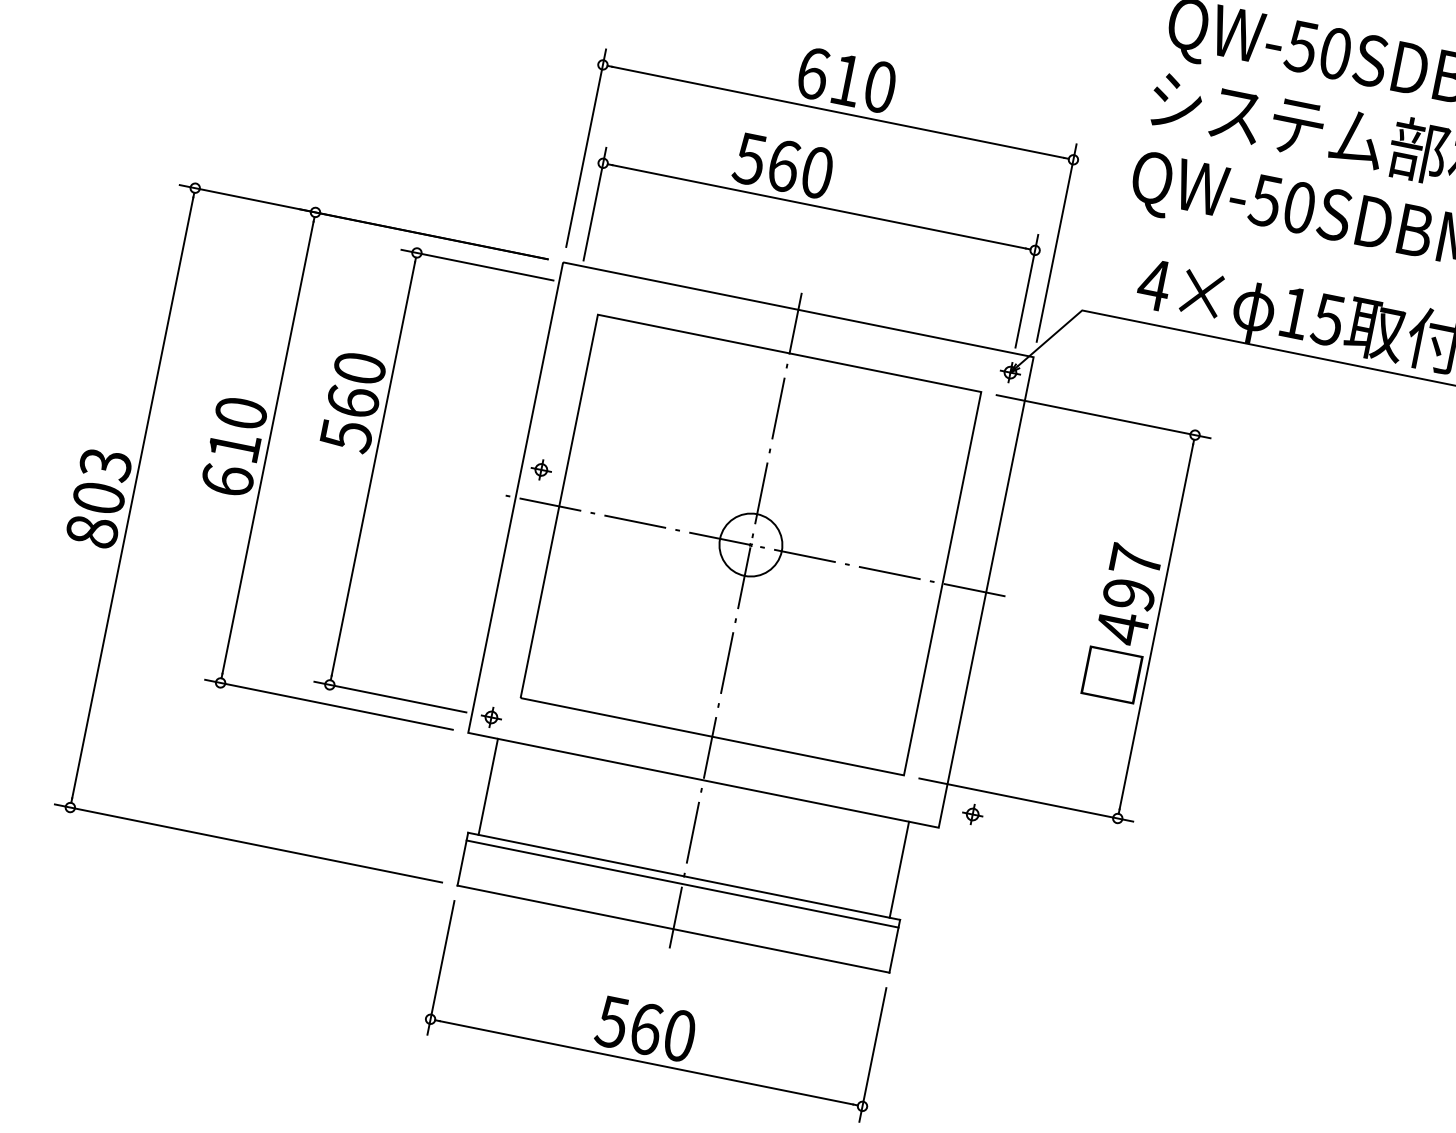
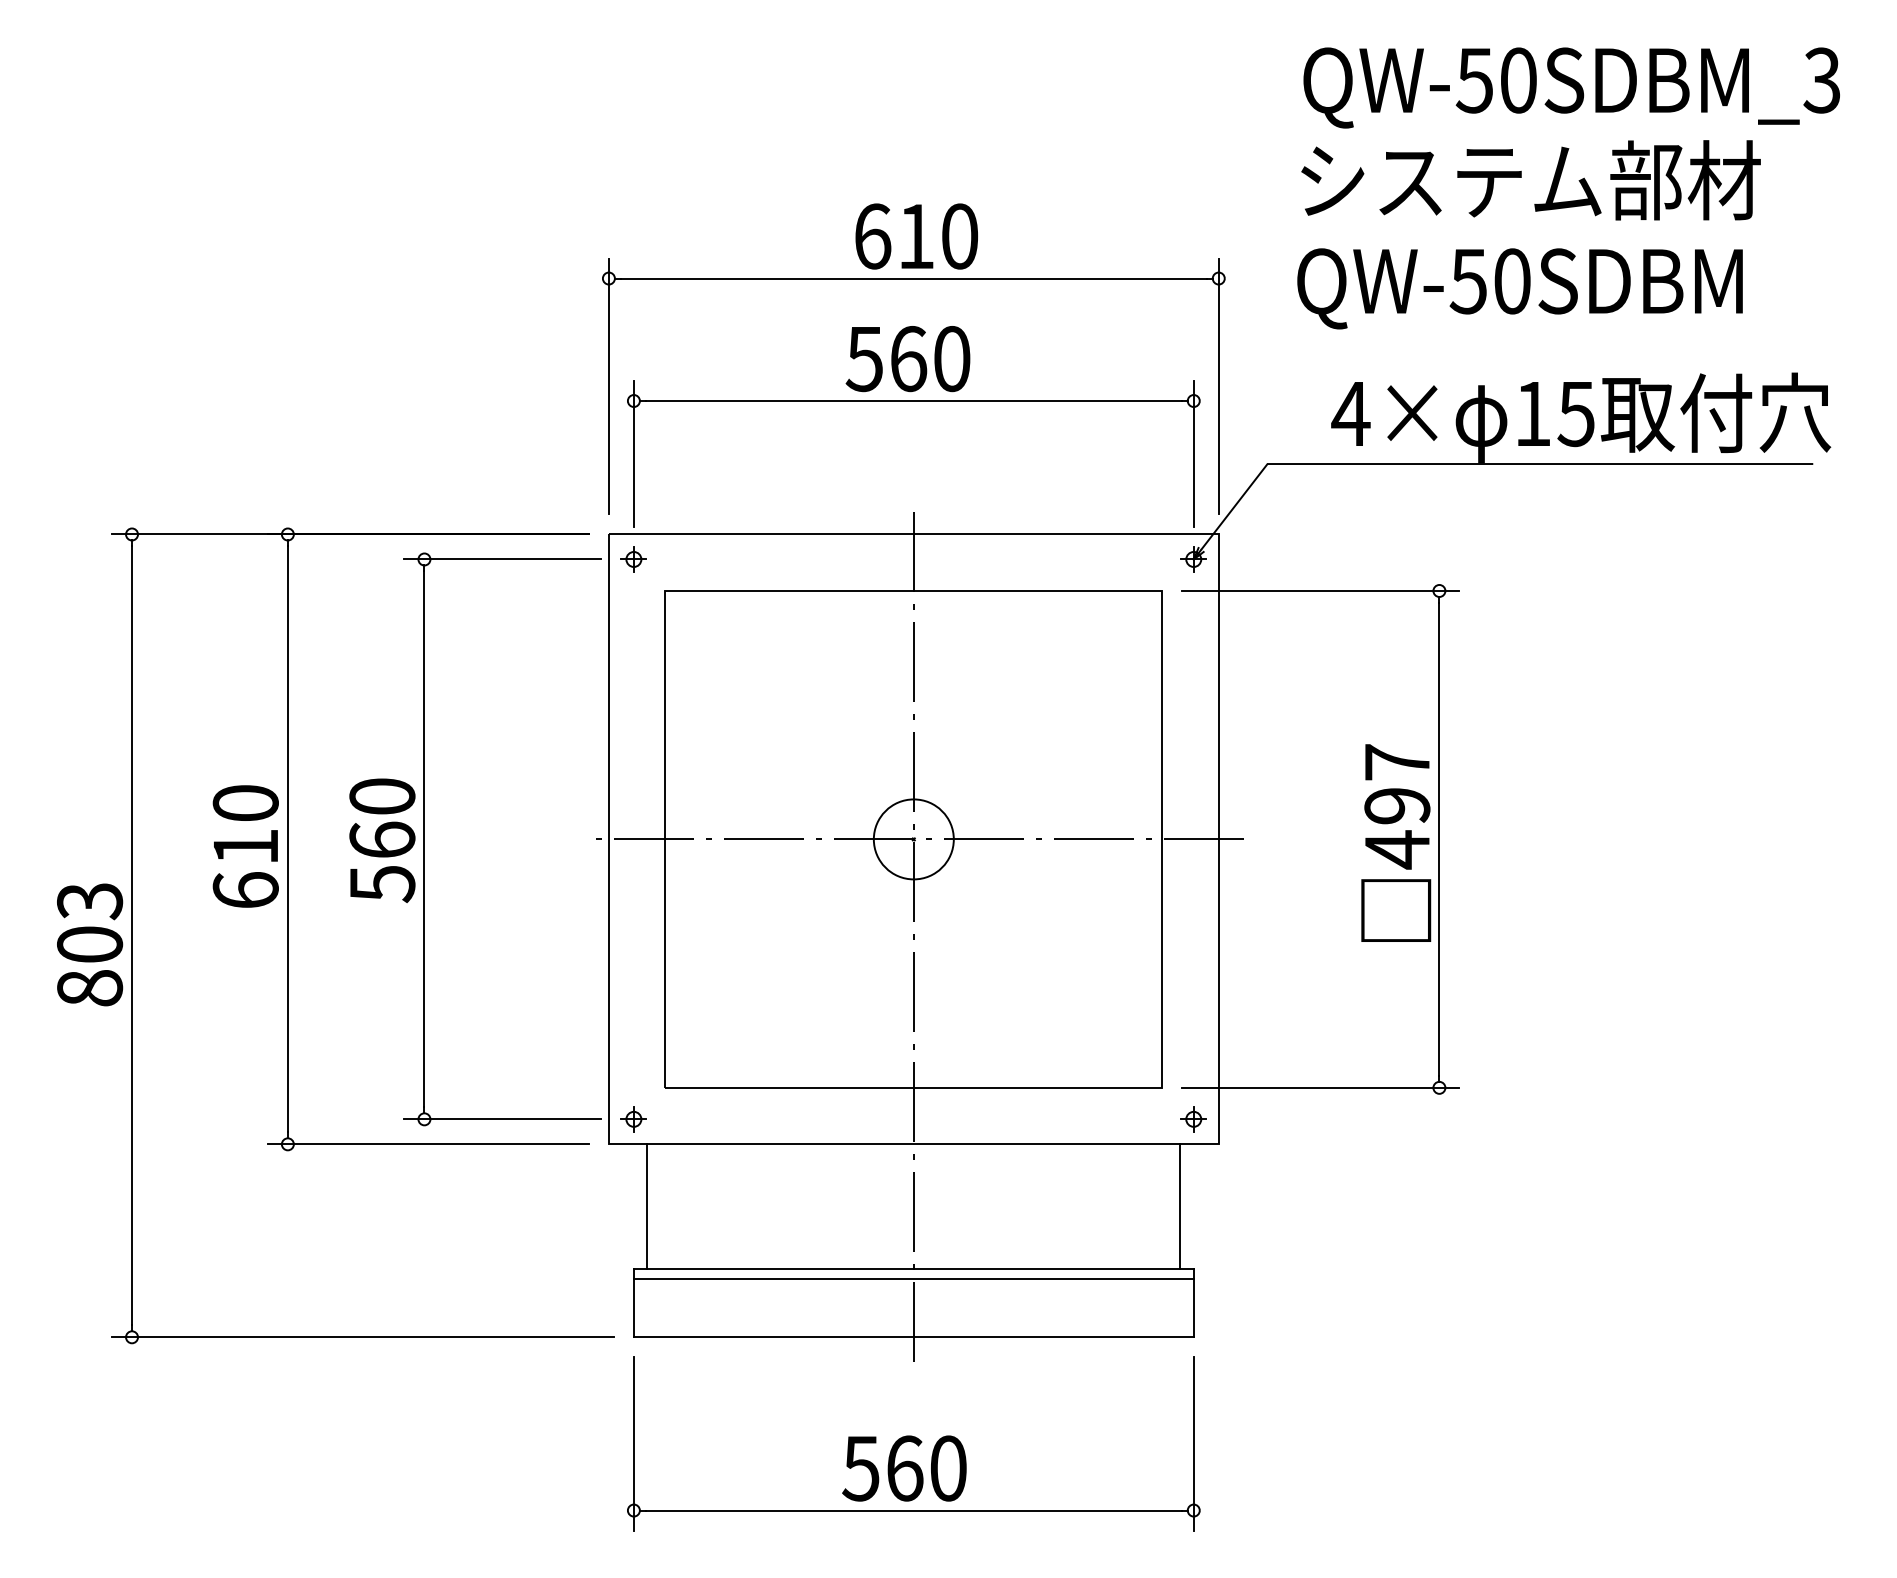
text: (782, 166) -> (907, 359), moved
text: (353, 402) -> (382, 840), moved
part: (541, 469) -> (633, 559), moved
part: (972, 814) -> (1193, 1119), moved

